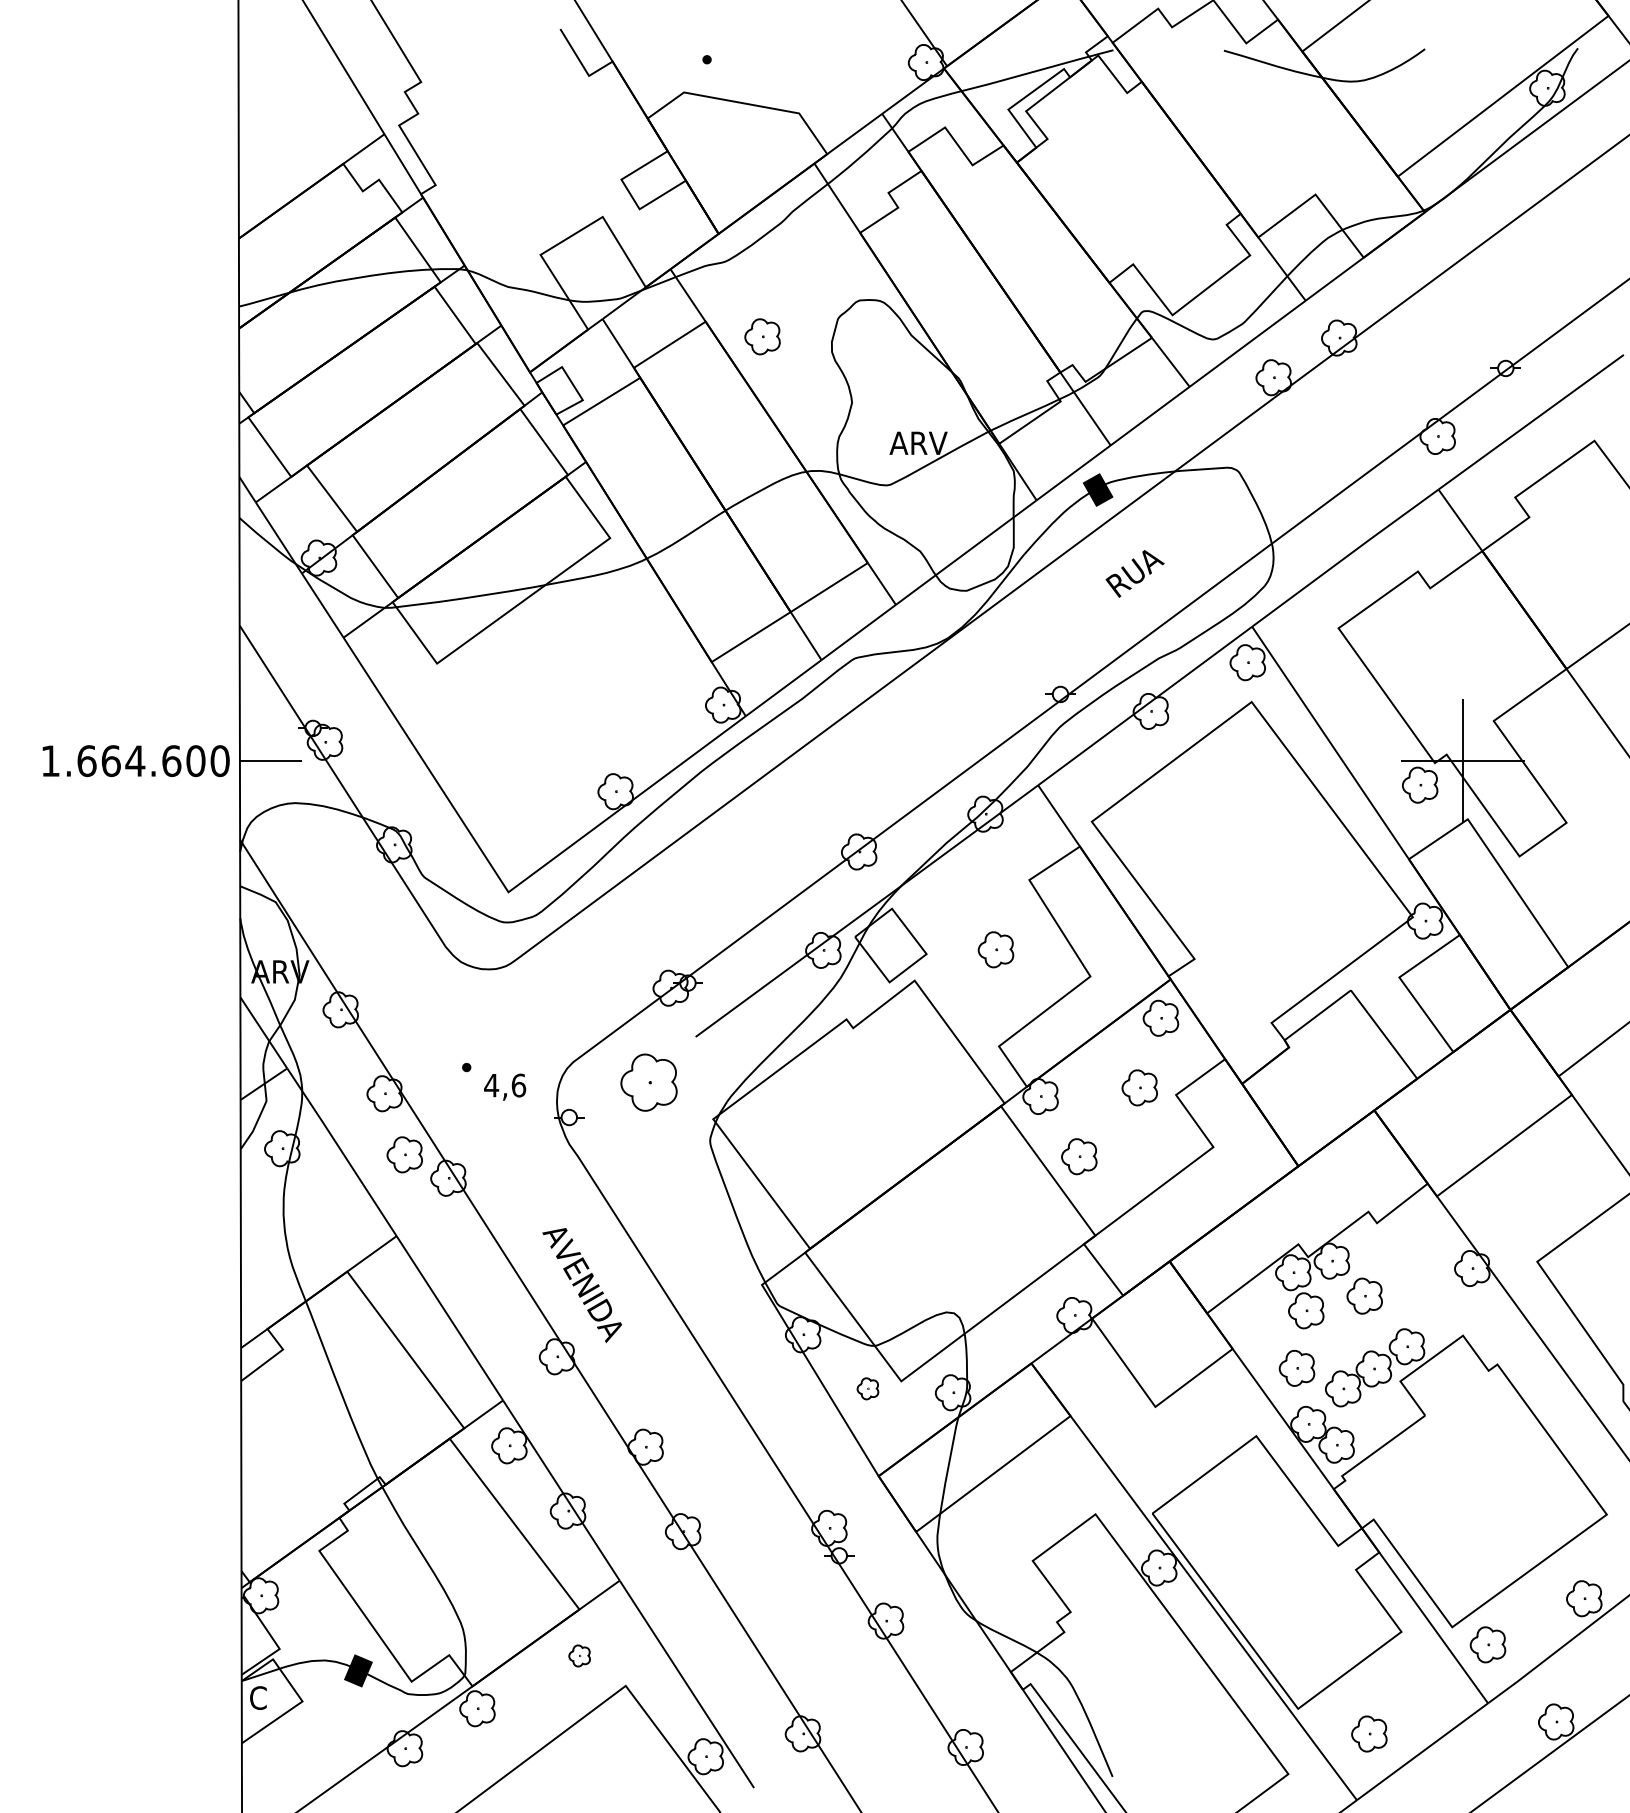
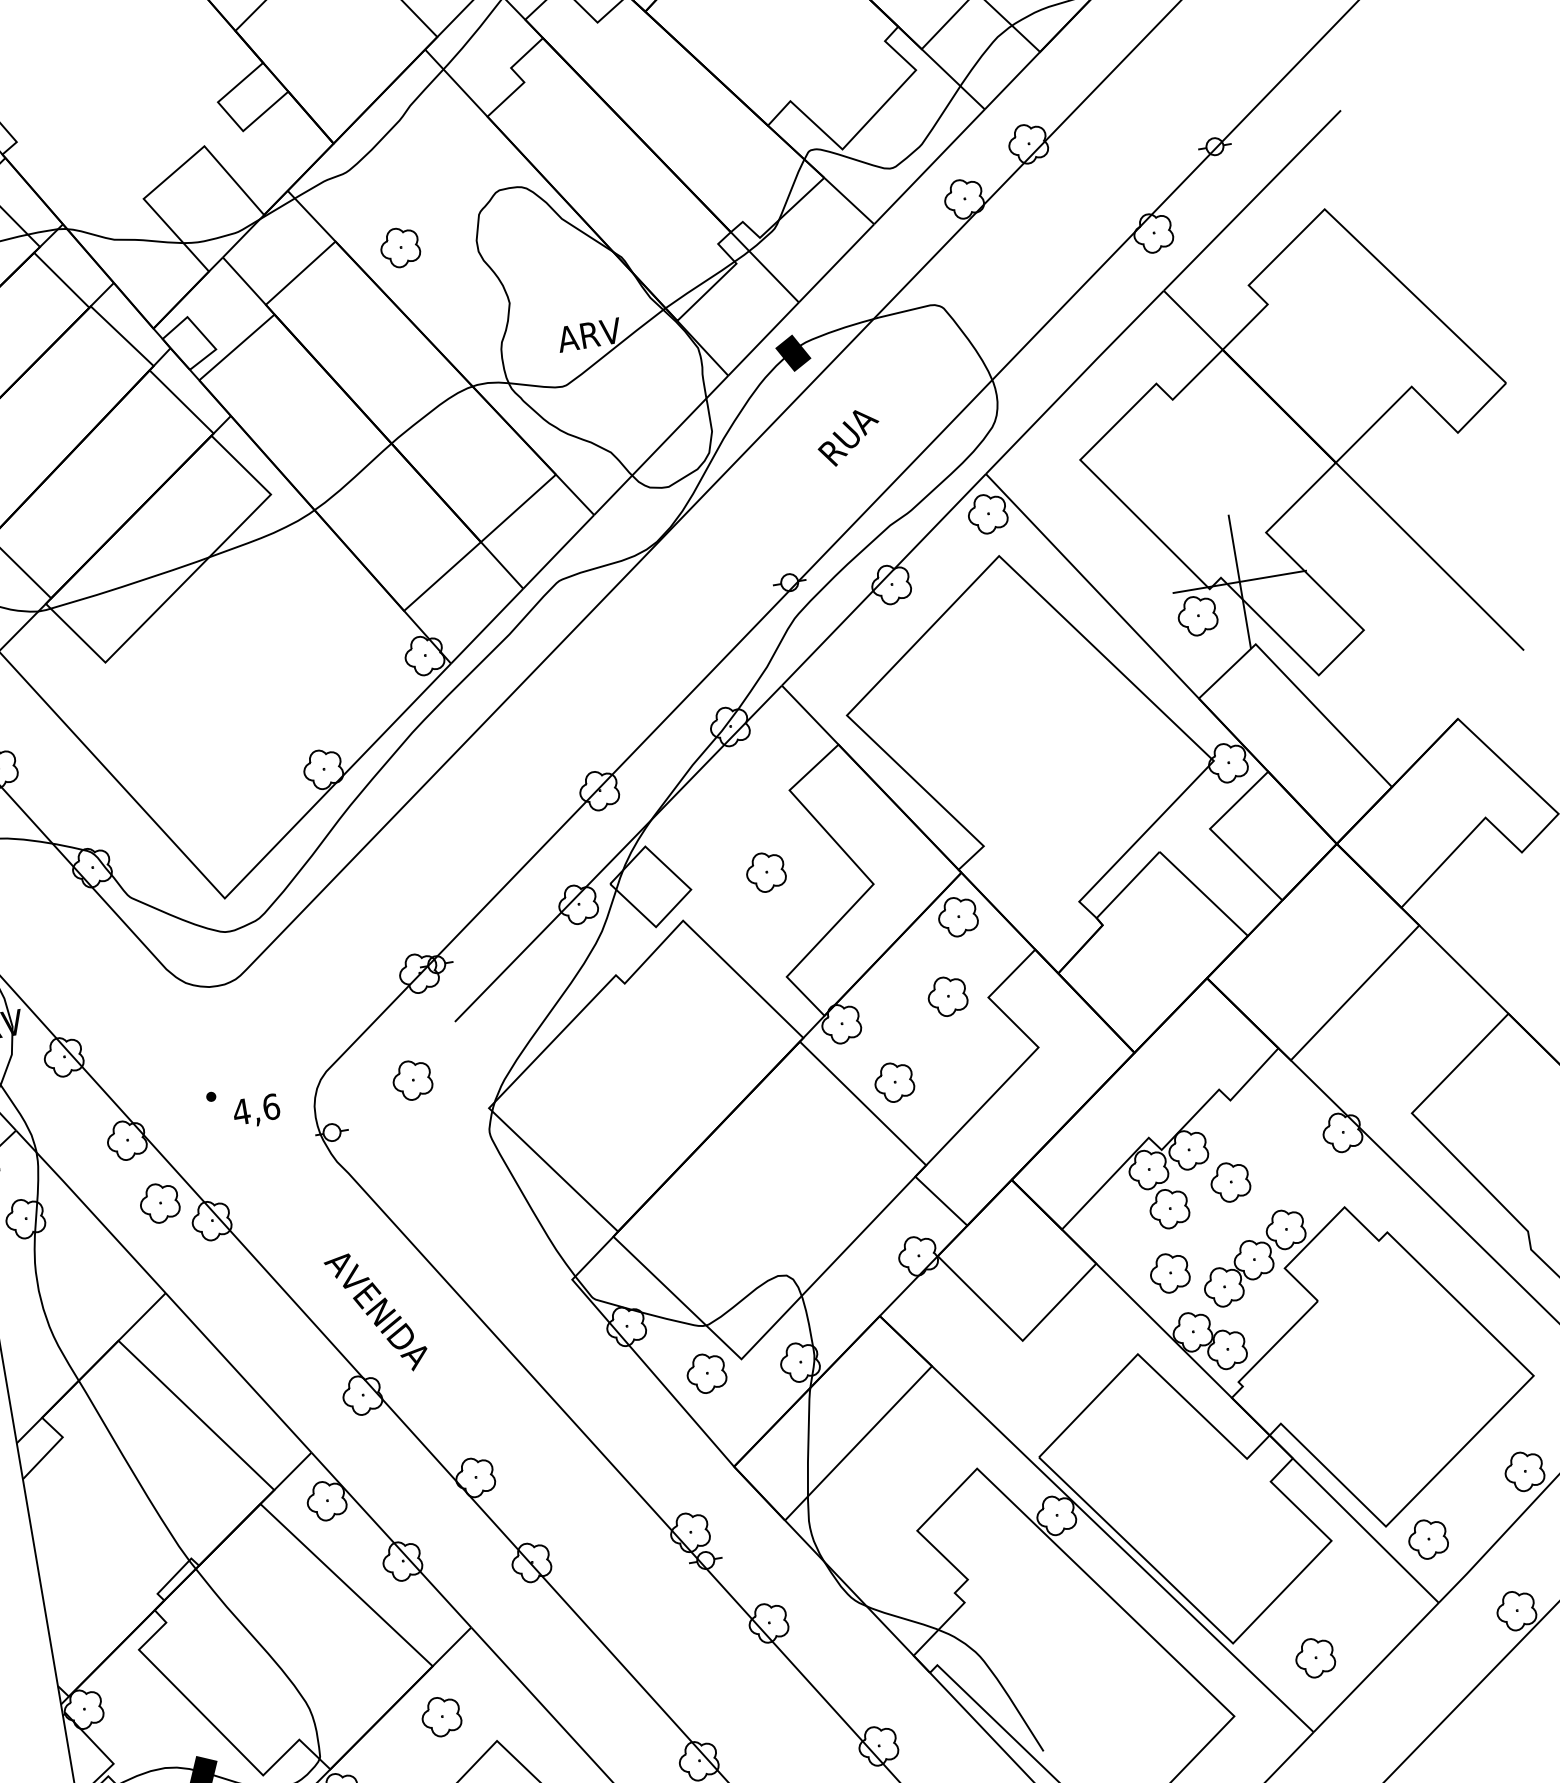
part: (648, 1082) -> (411, 1080), size x0.62
part: (867, 1388) -> (705, 1373), size x1.67
part: (579, 1655) -> (441, 1716), size x1.67

